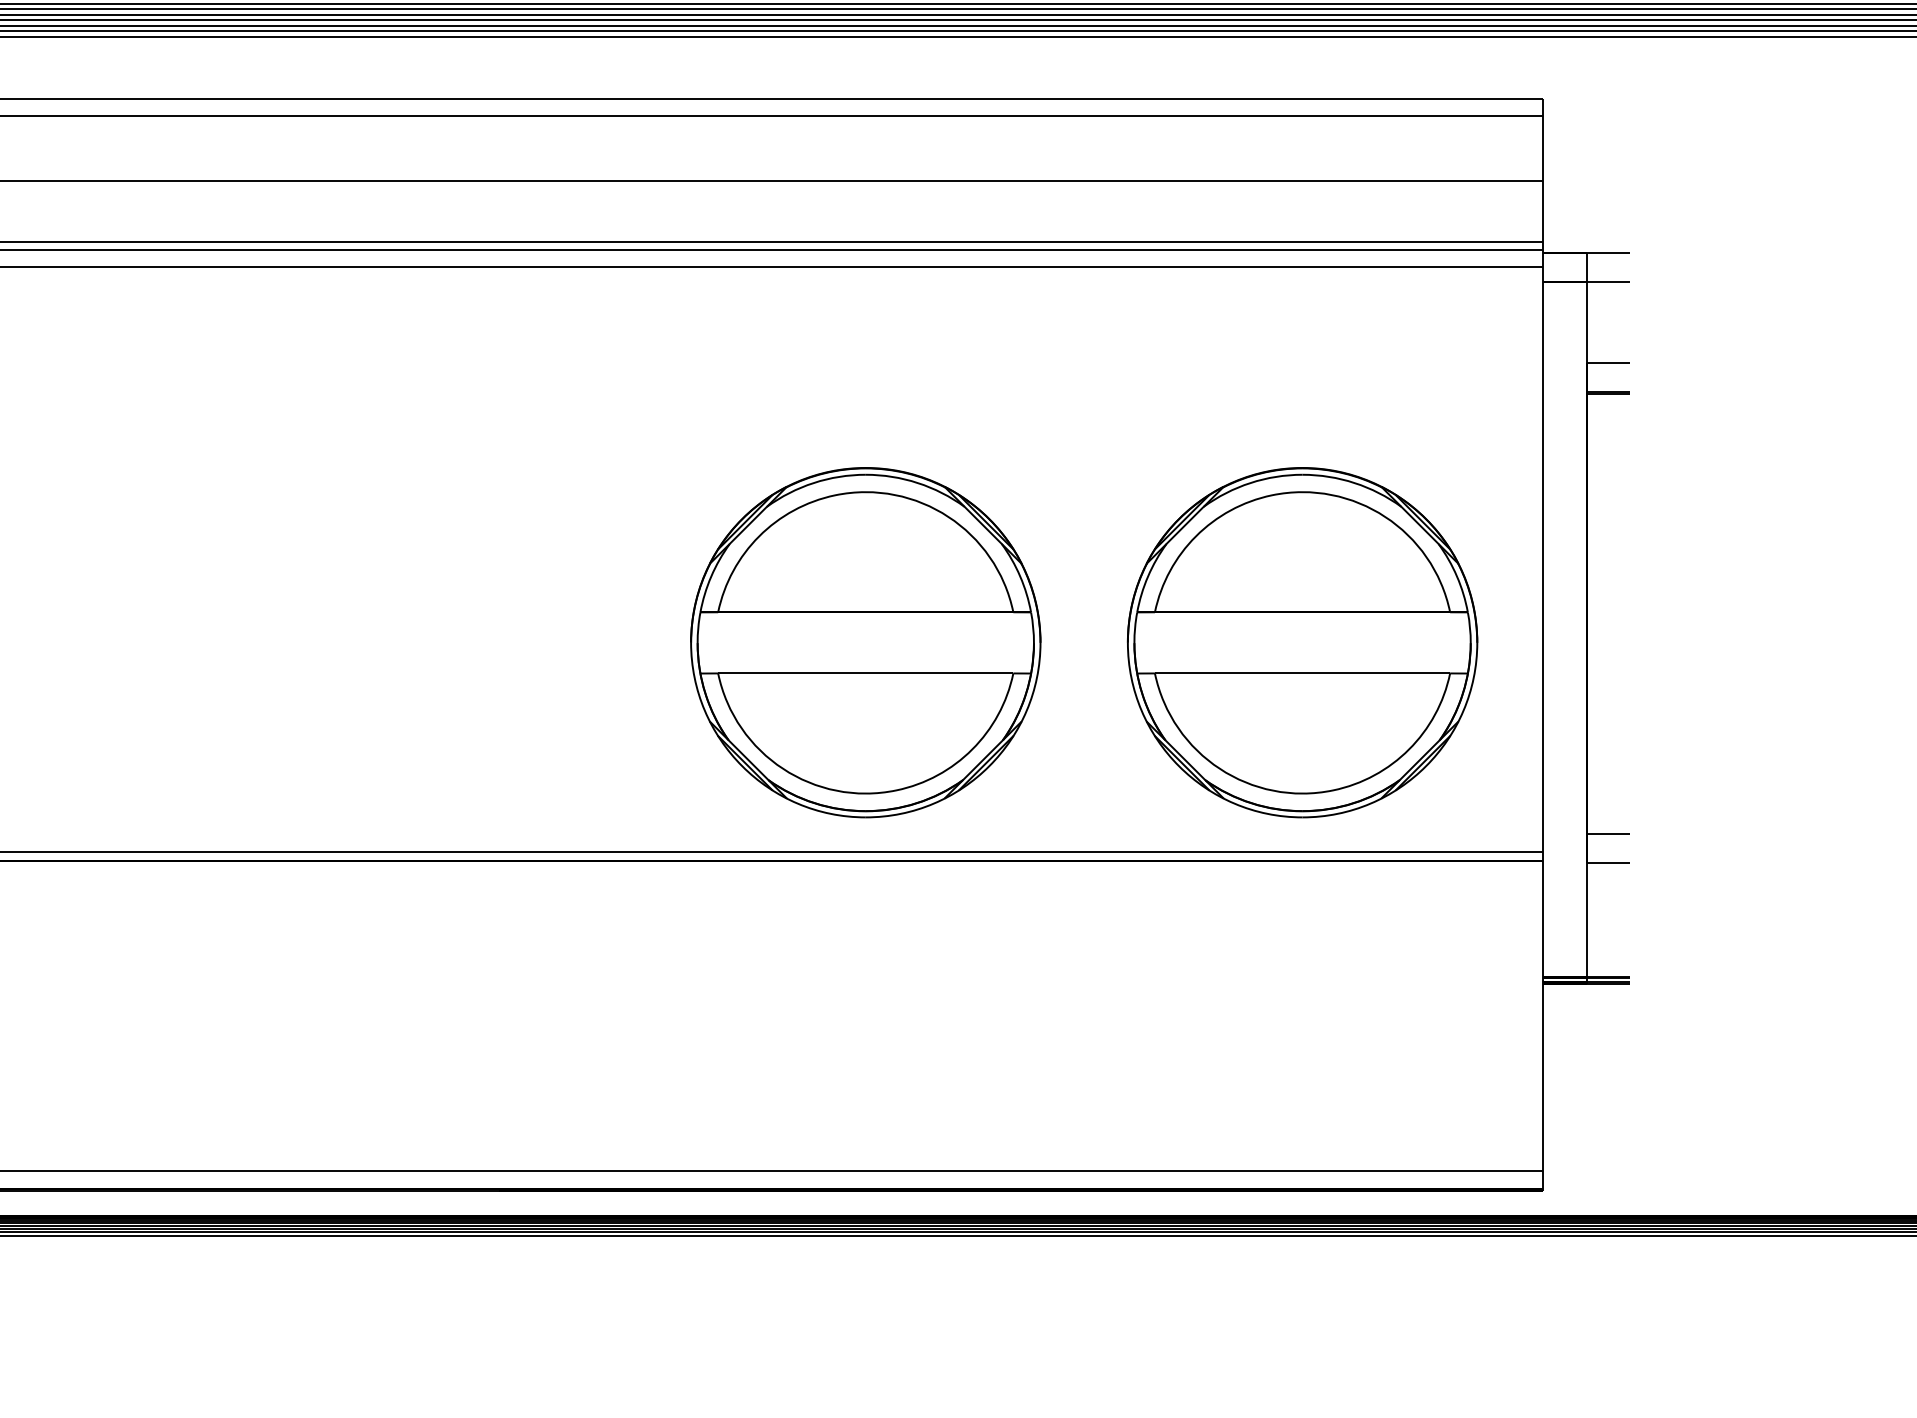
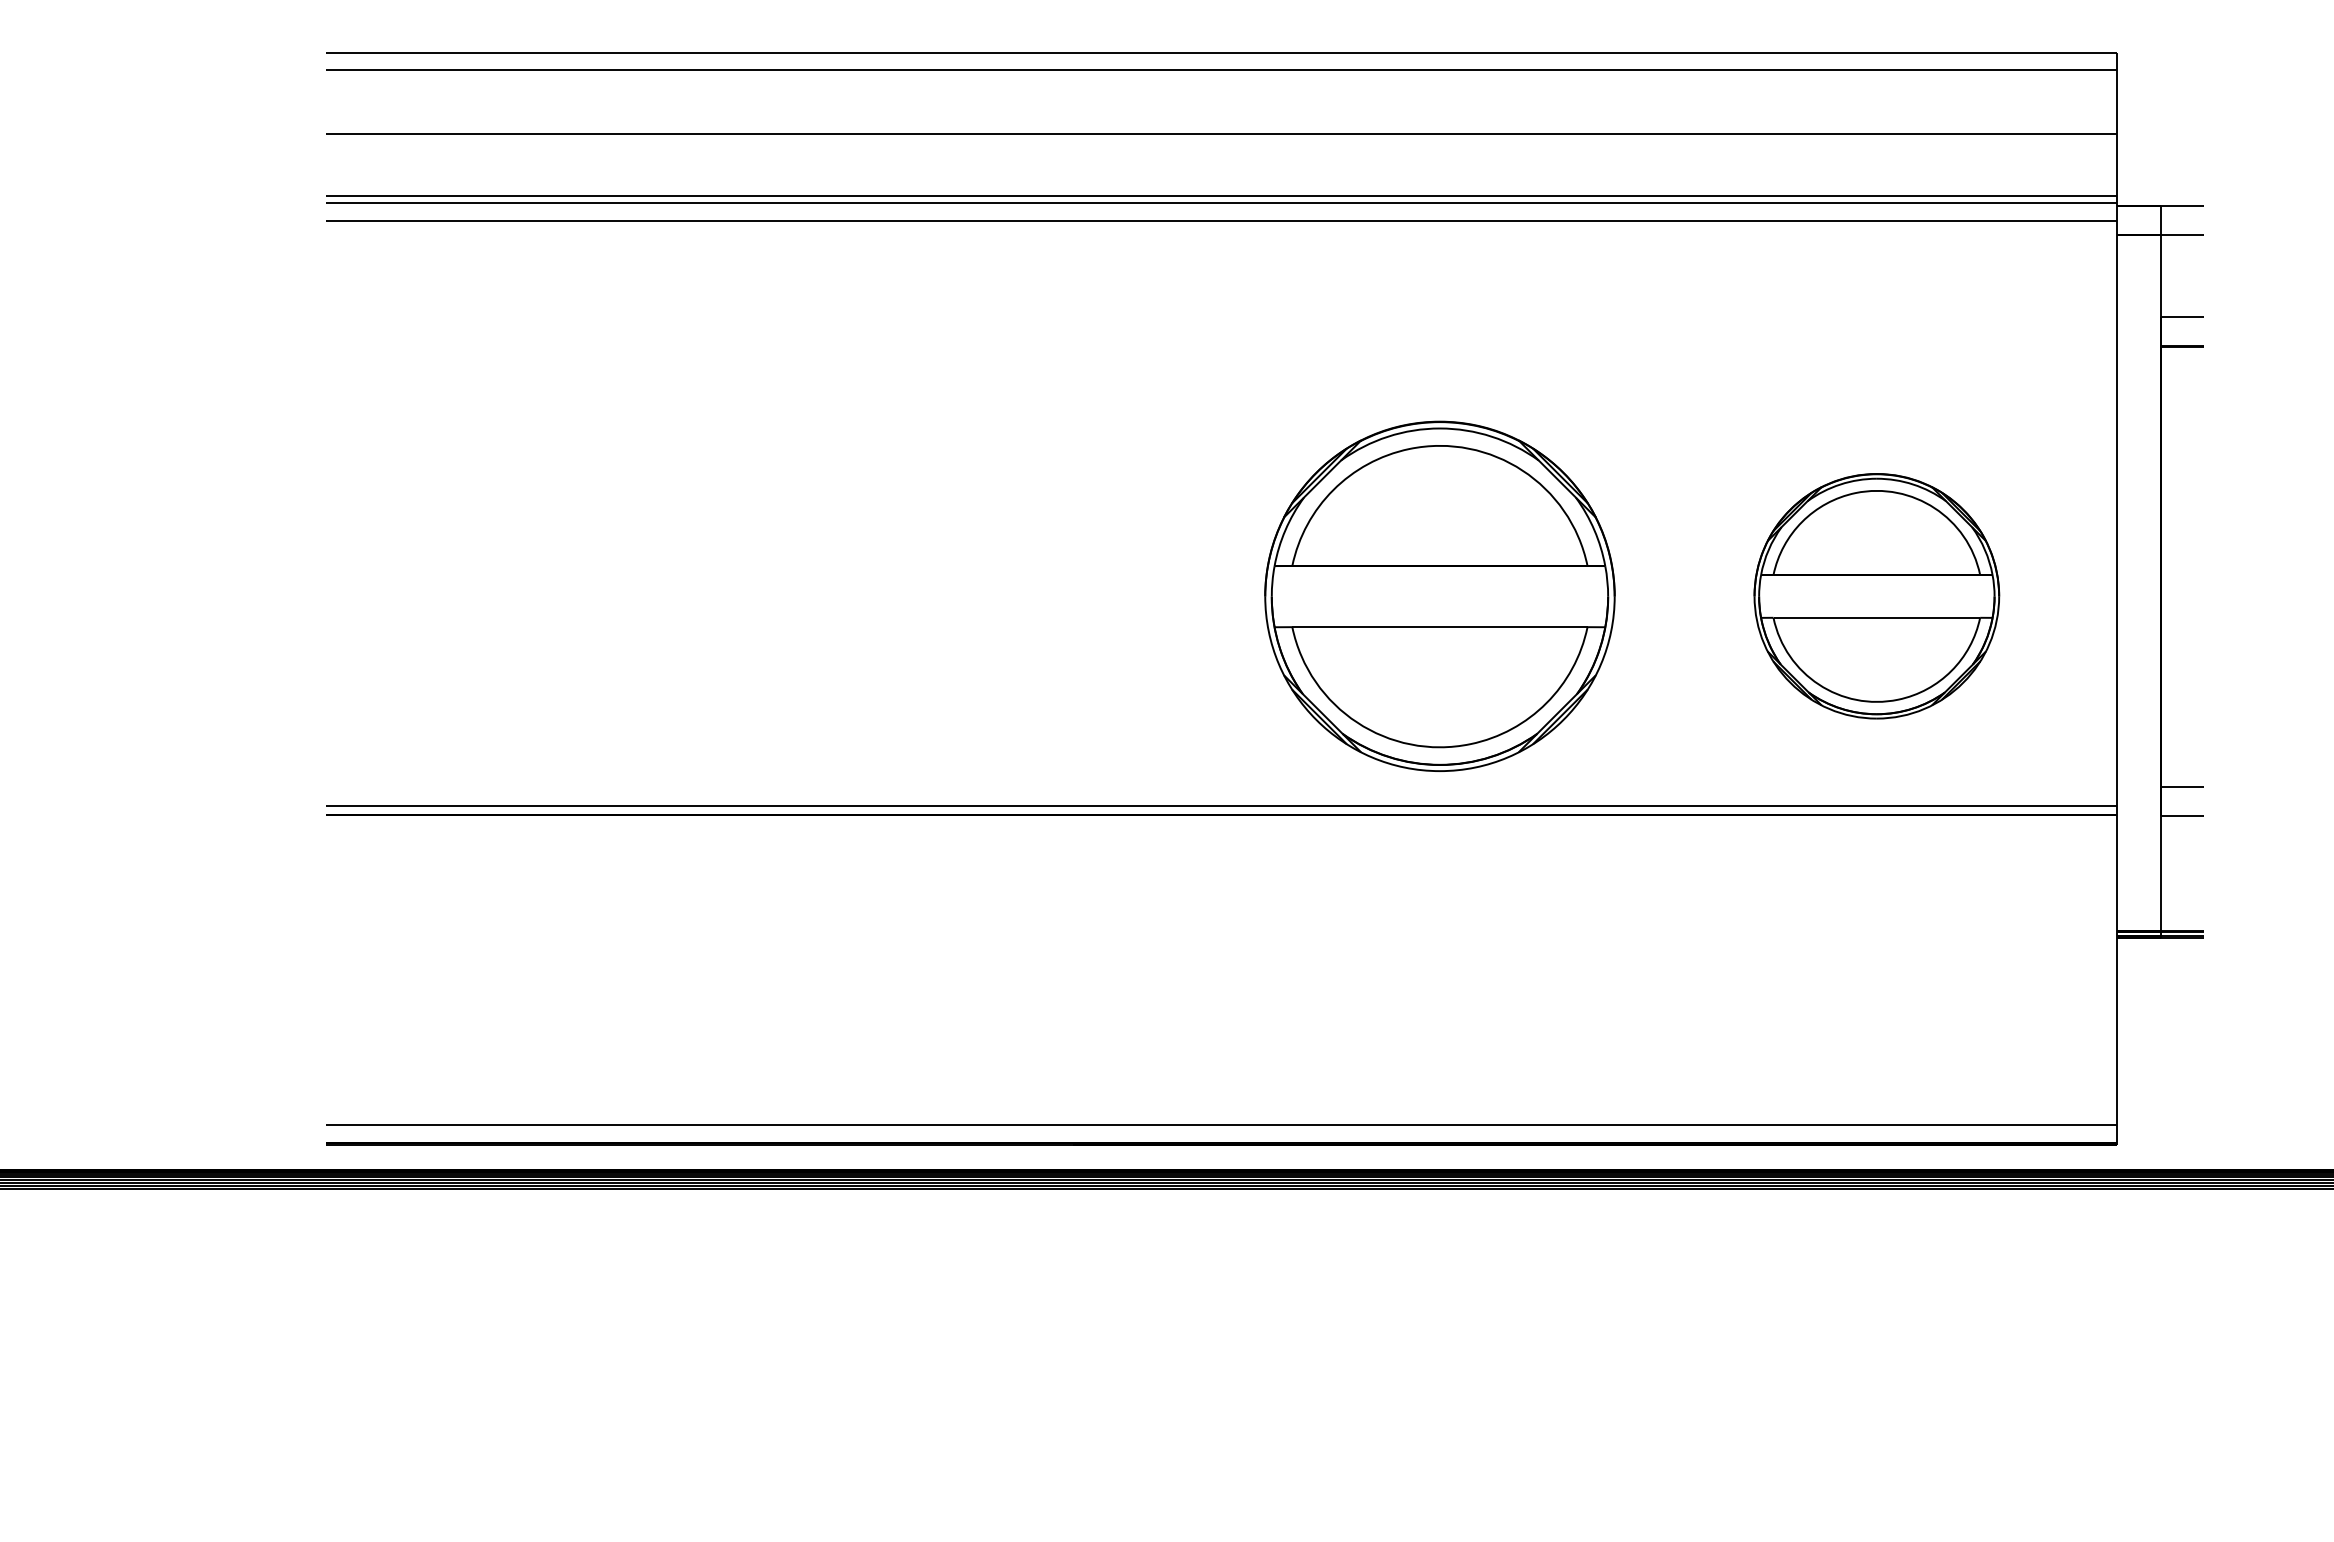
part: (1302, 641) -> (1876, 595), size x0.7

